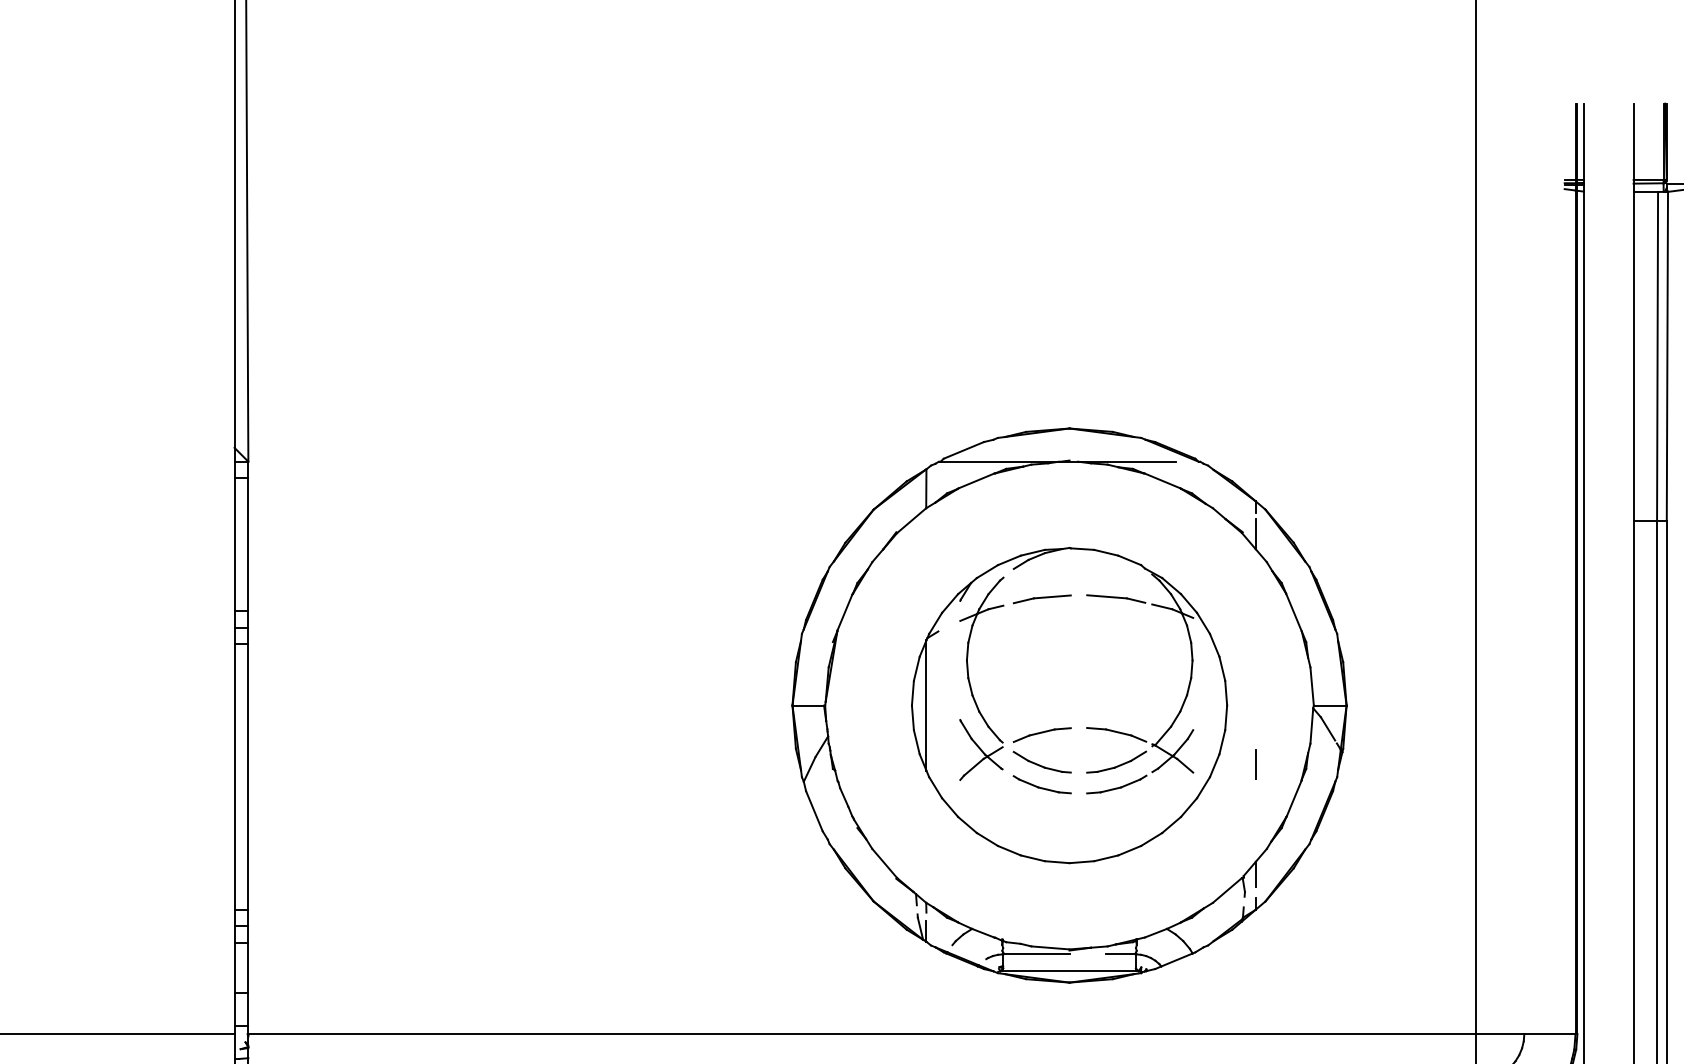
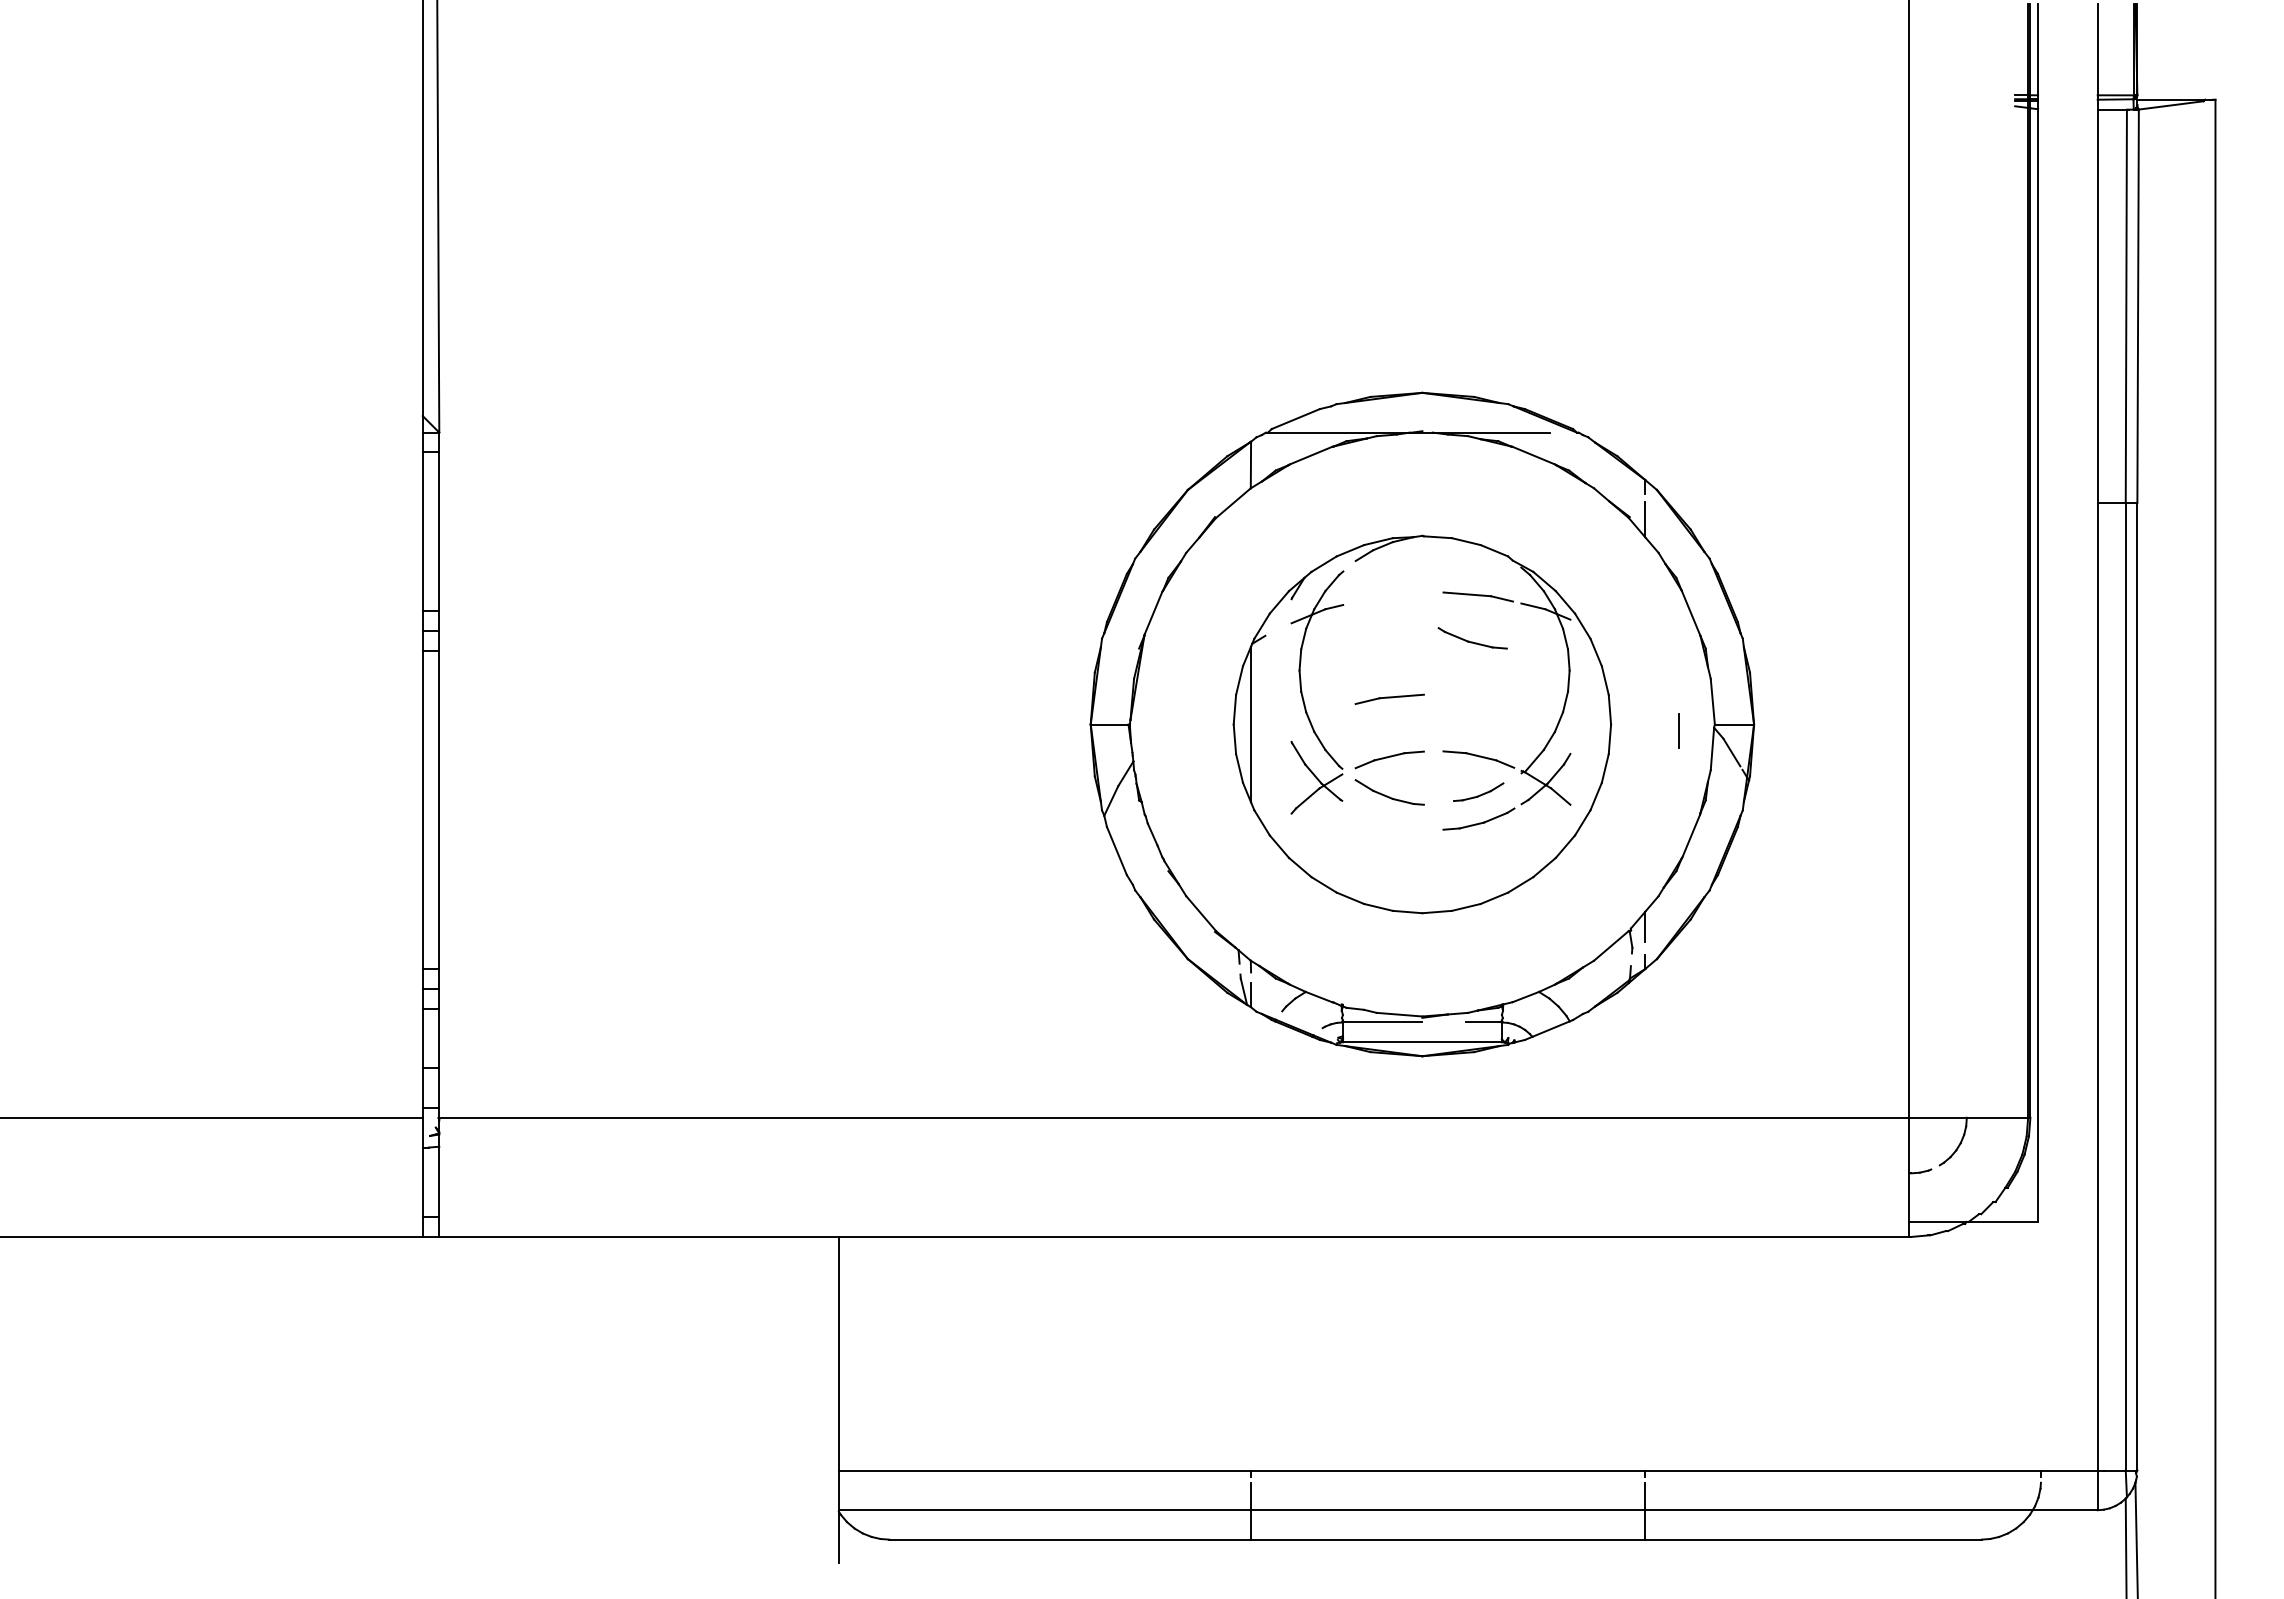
part: (1042, 598) -> (1389, 698), moved
part: (1116, 761) -> (1478, 791), size x0.7
line: (1255, 763) -> (1678, 730), moved
part: (1042, 784) -> (1472, 638), moved

